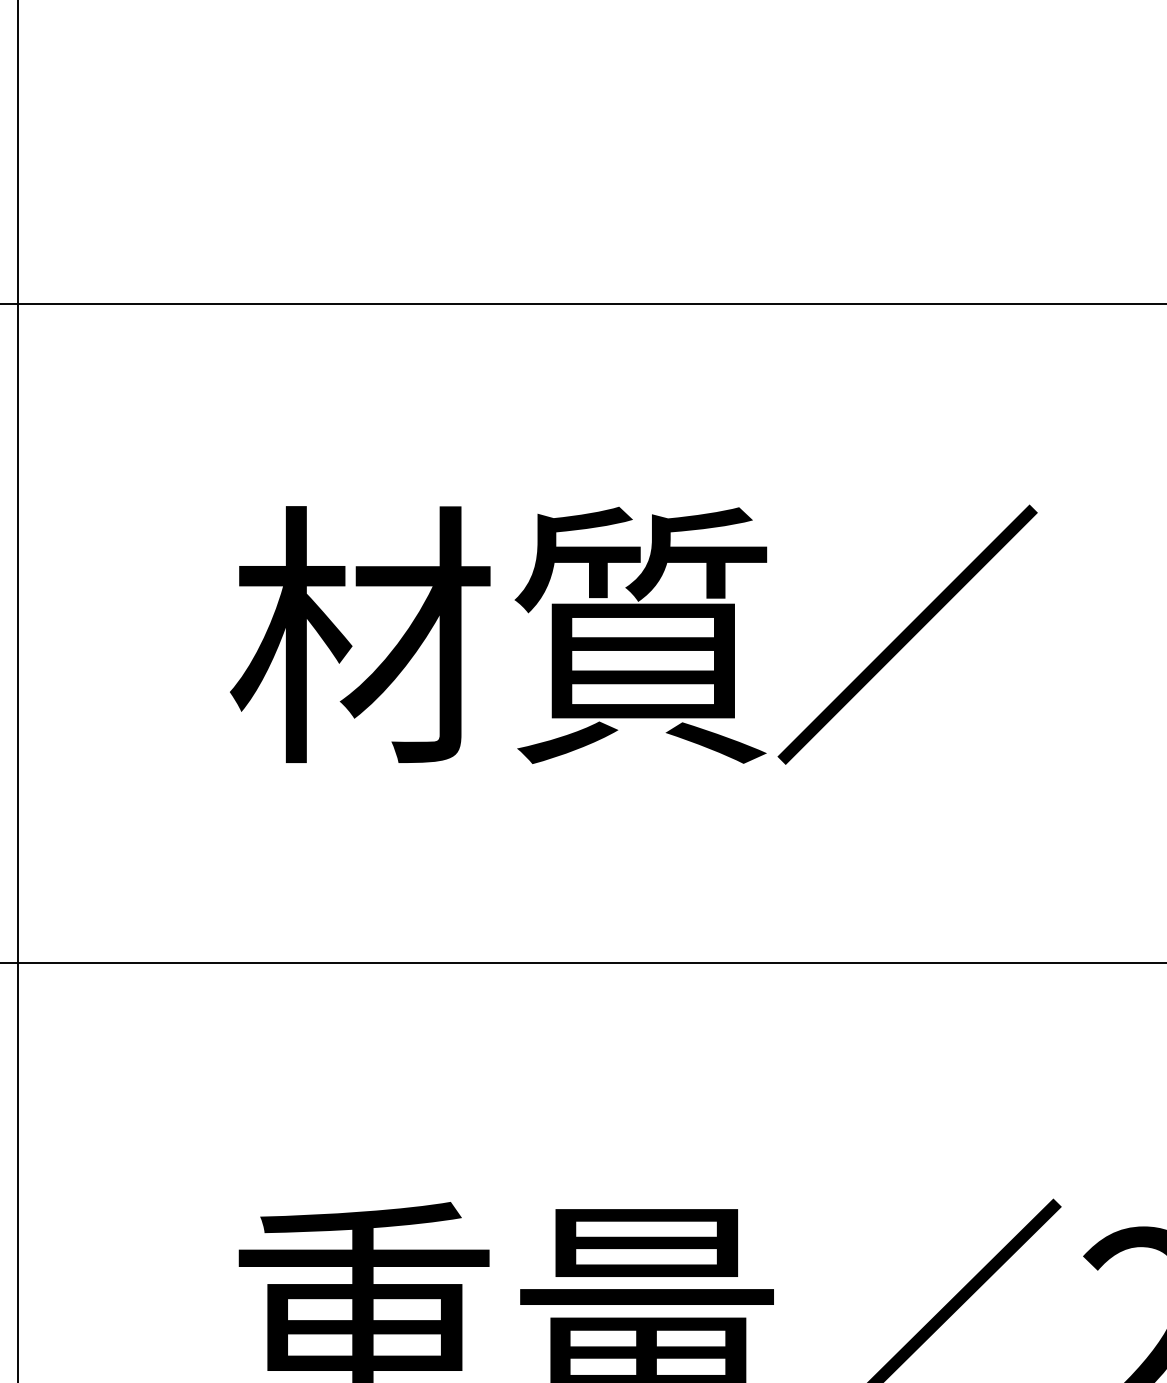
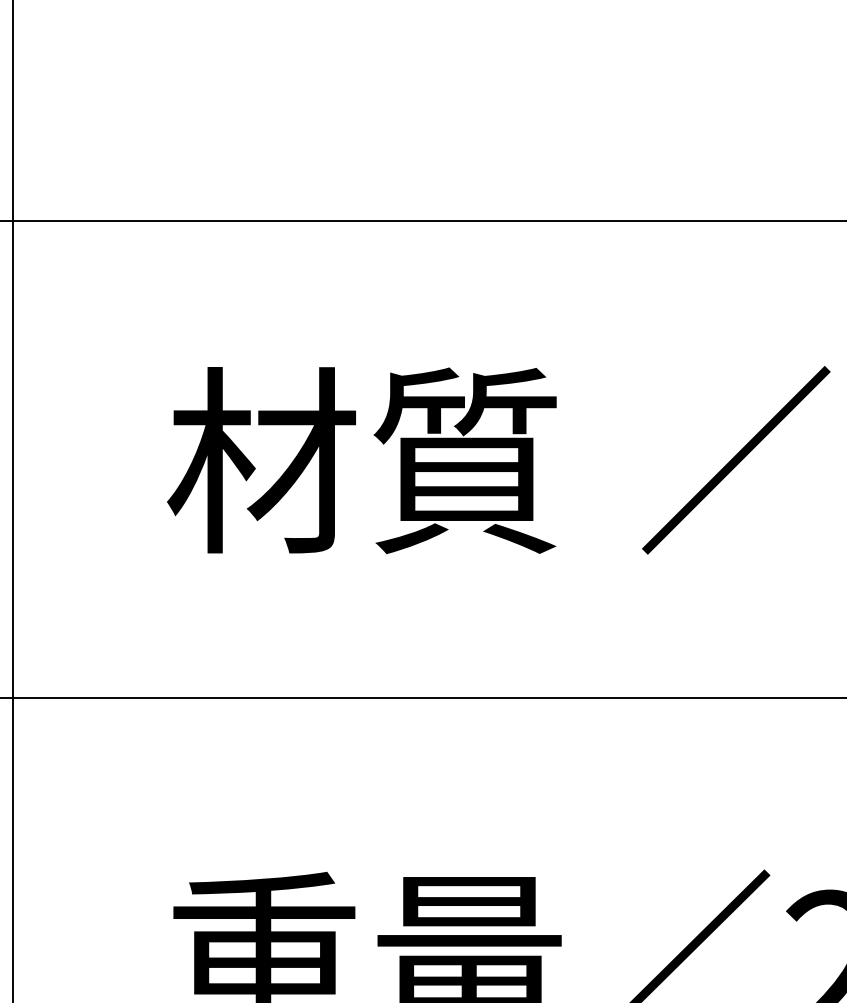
text: (907, 634) -> (736, 460), moved

